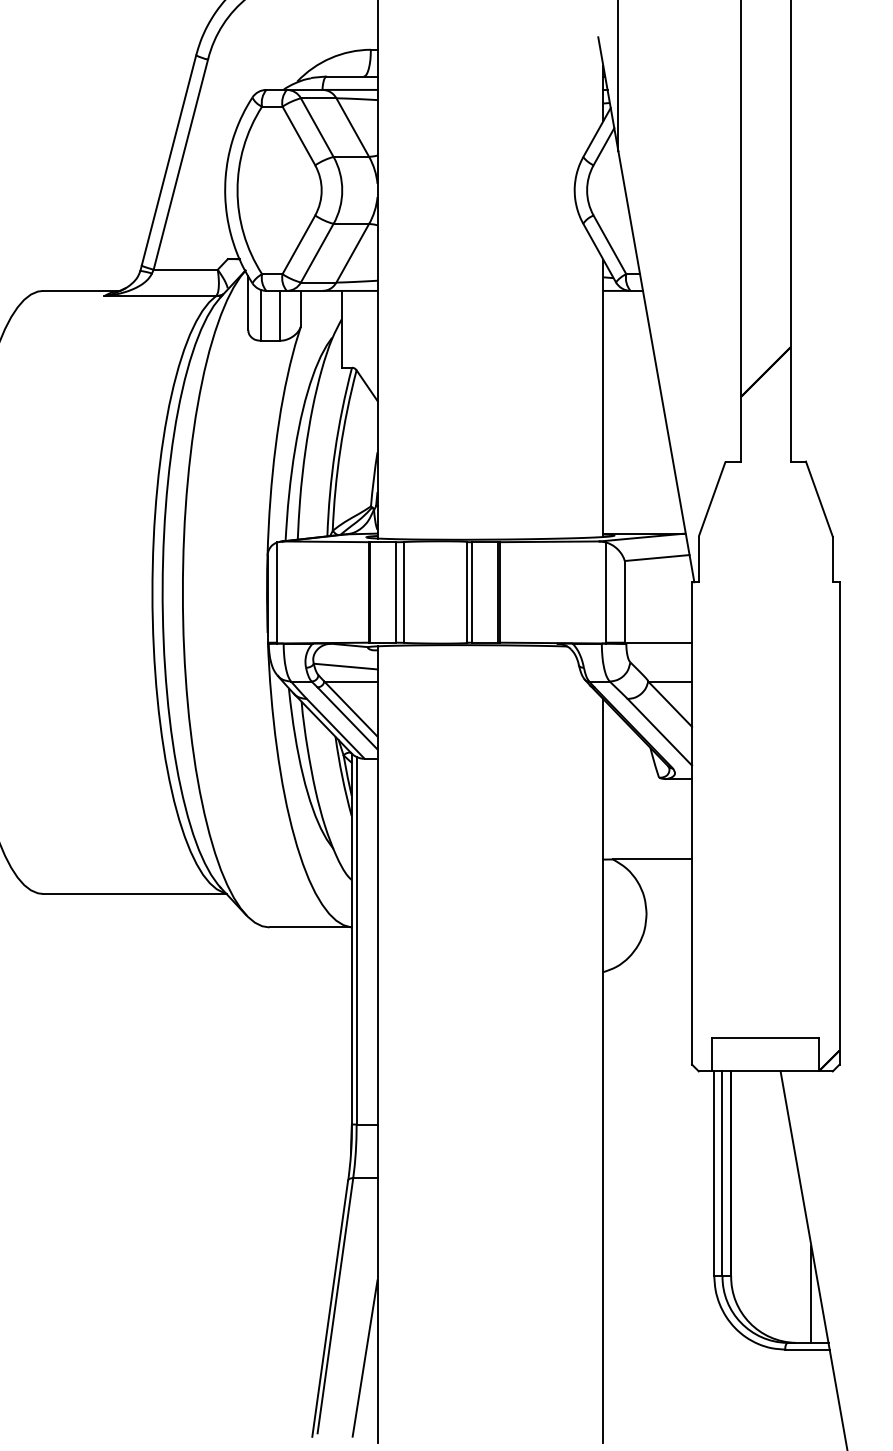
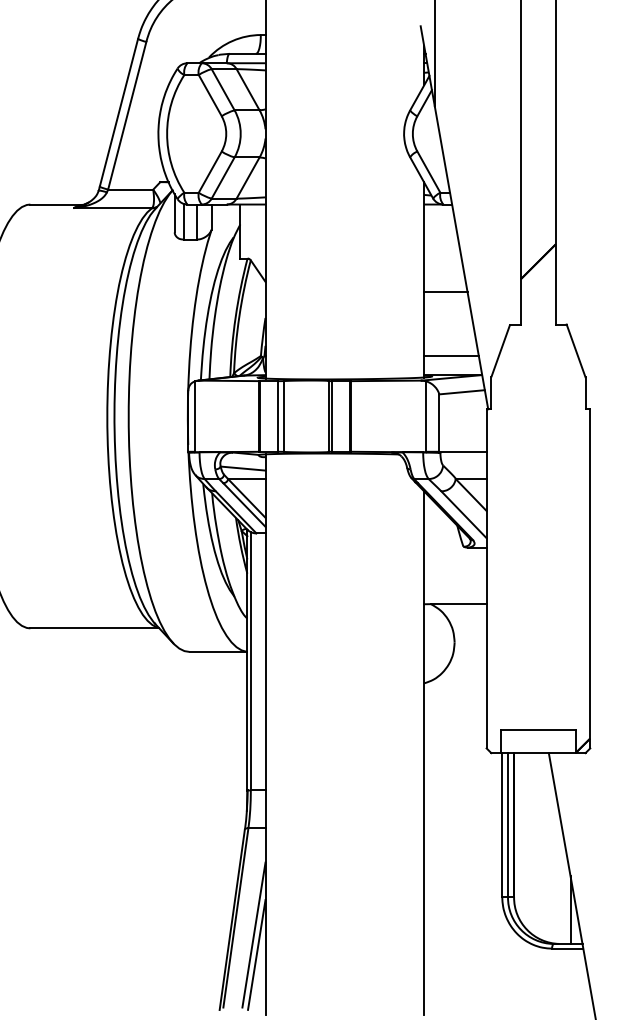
line: (633, 415) -> (445, 292), added
line: (641, 506) -> (451, 356), added
line: (360, 1330) -> (253, 935), added

